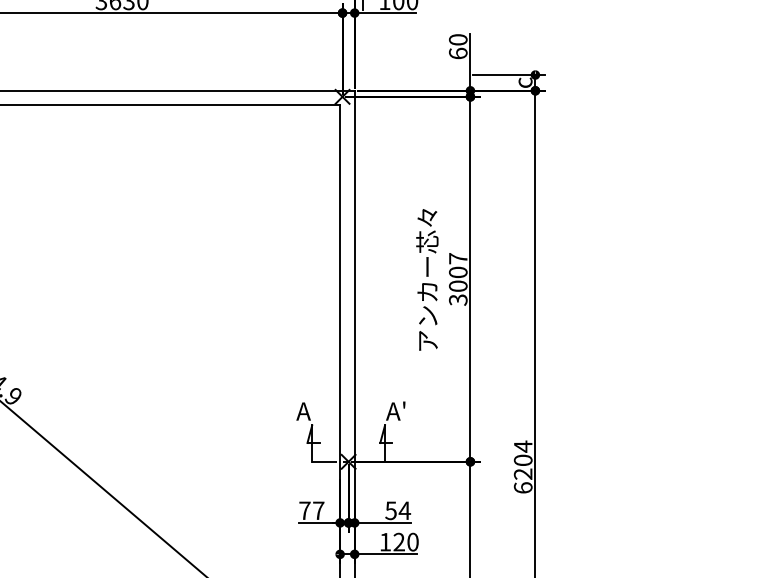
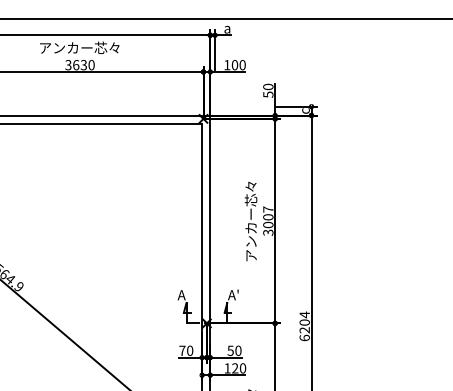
text: (458, 53) -> (268, 94), 60 -> 50
text: (319, 510) -> (190, 350), 77 -> 70
text: (405, 510) -> (238, 350), 54 -> 50

